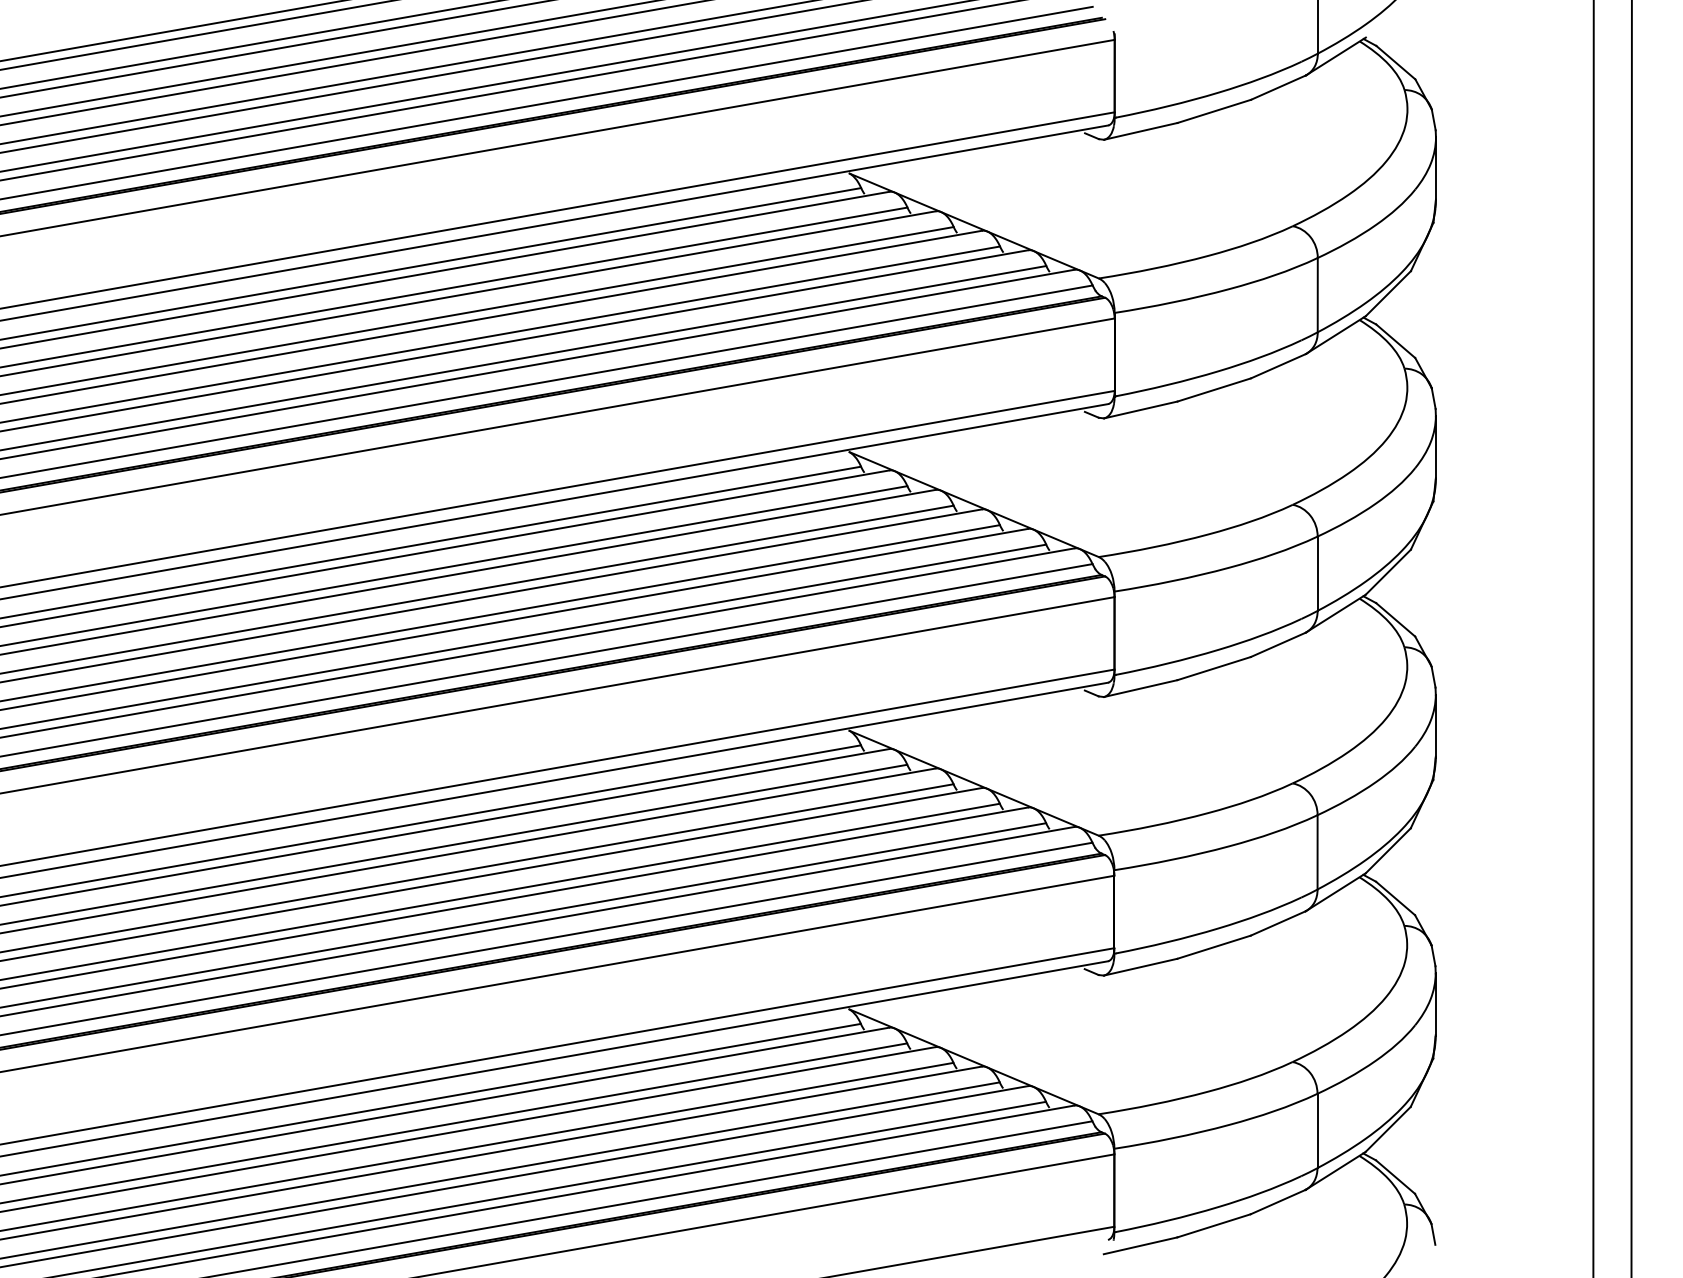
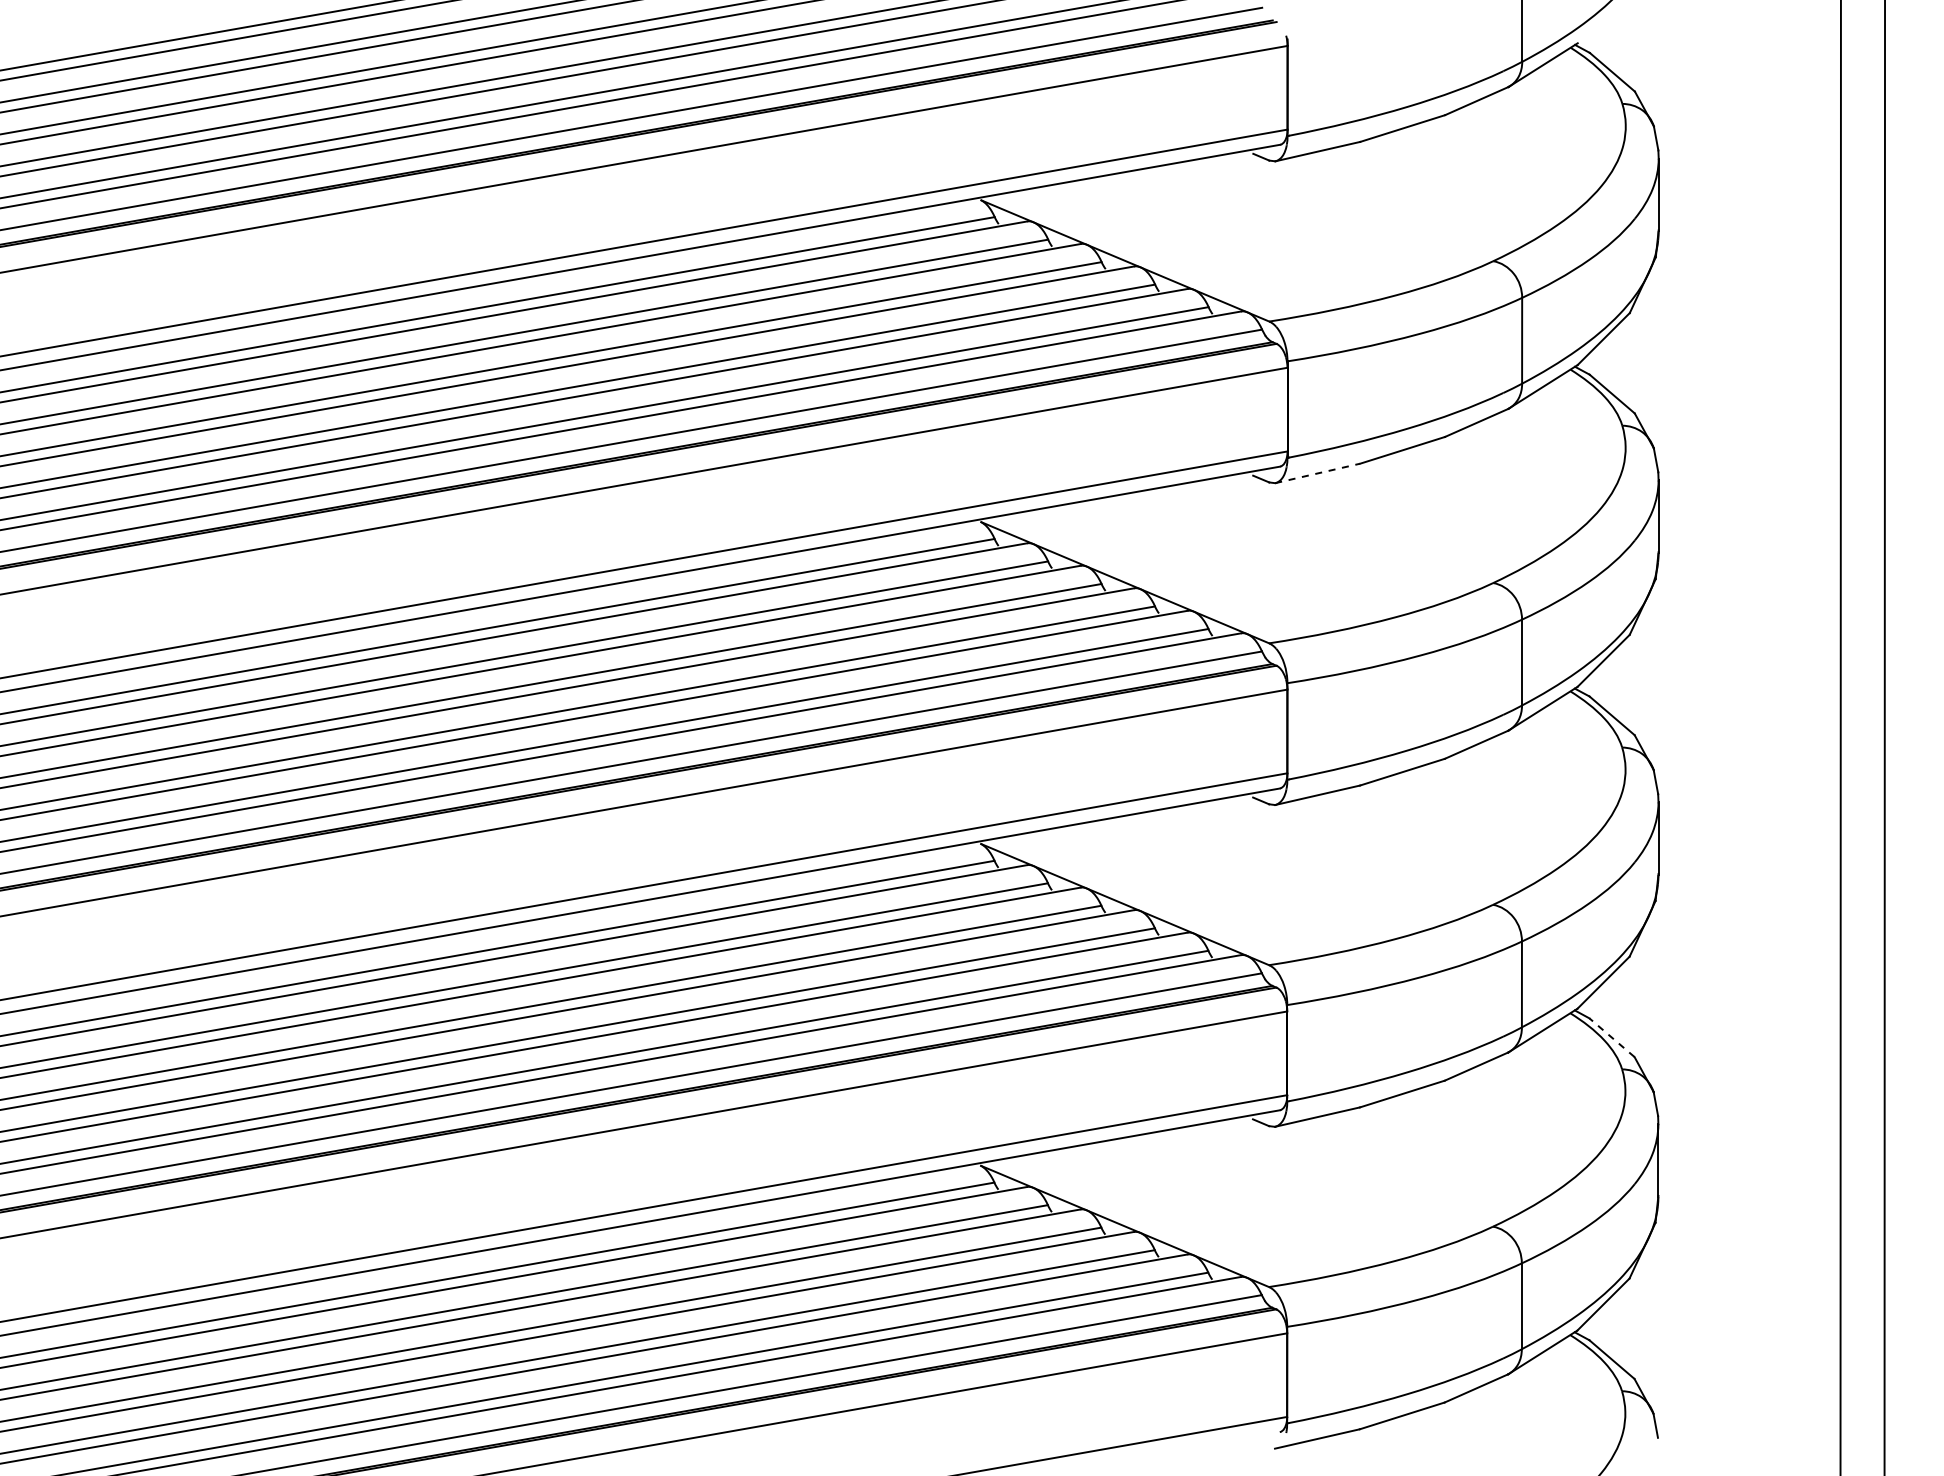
line: (1140, 410) -> (1317, 473), solid -> dashed
line: (1395, 898) -> (1612, 1037), solid -> dashed

